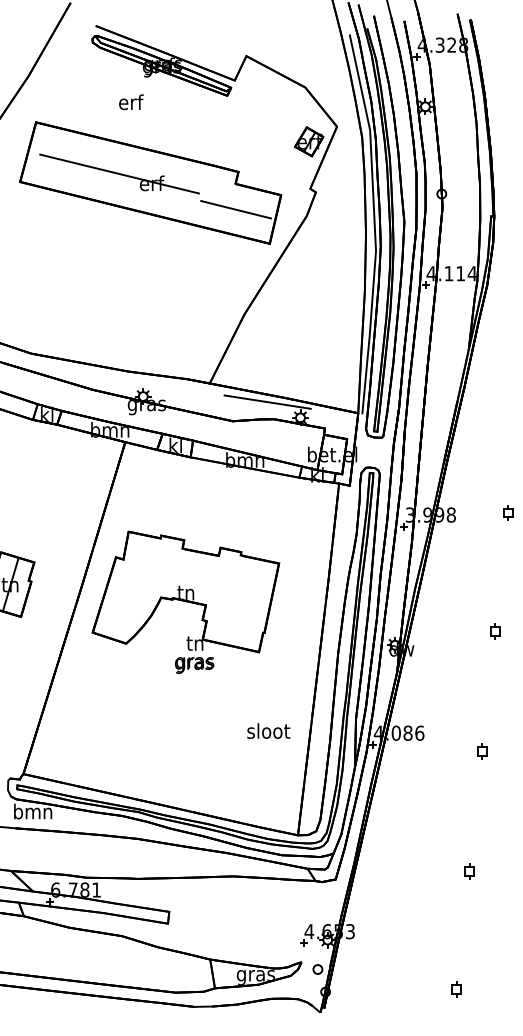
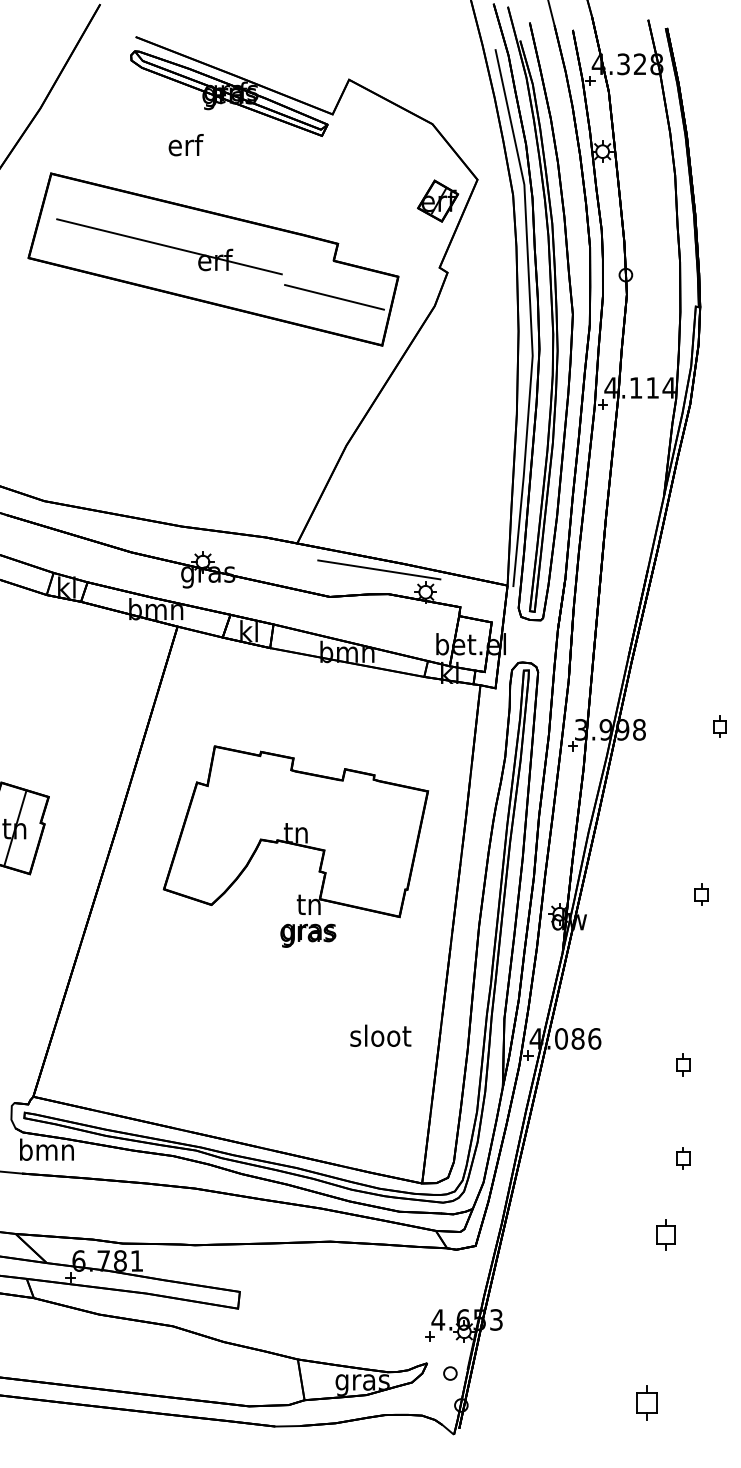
part: (185, 601) -> (295, 845), moved
part: (482, 817) -> (683, 1158), added
part: (469, 871) -> (665, 1234), size x1.4
part: (456, 989) -> (646, 1401), size x1.6

